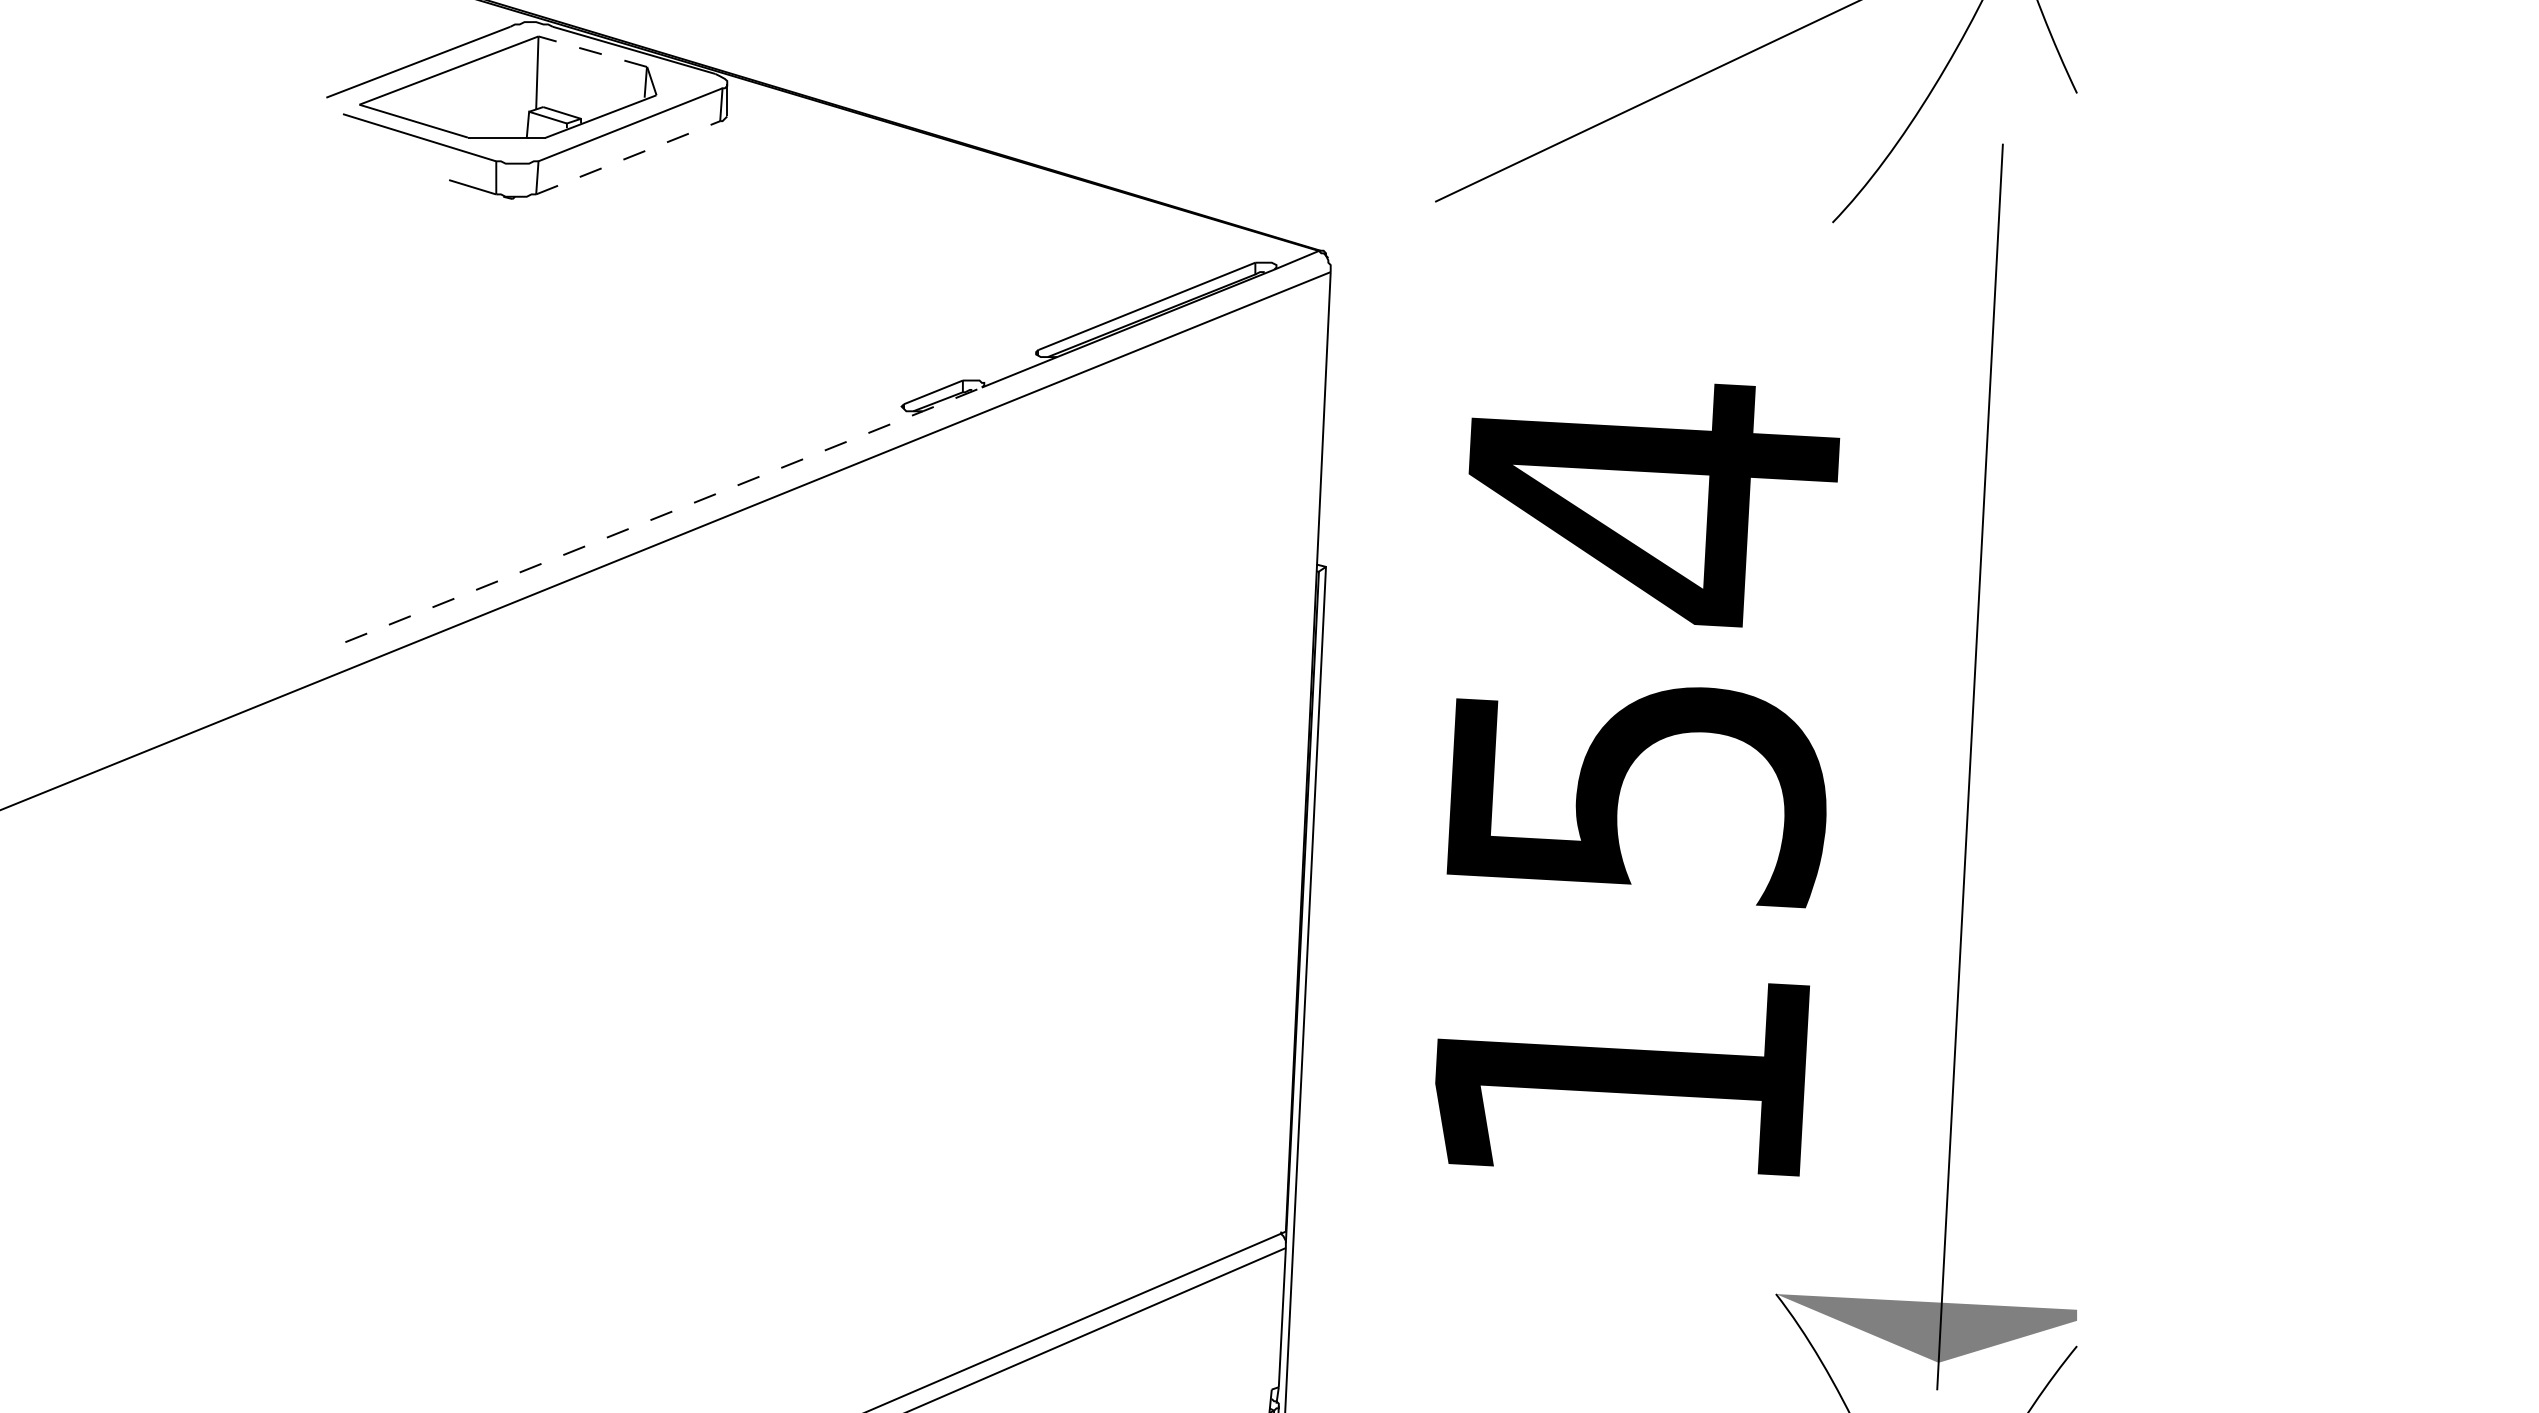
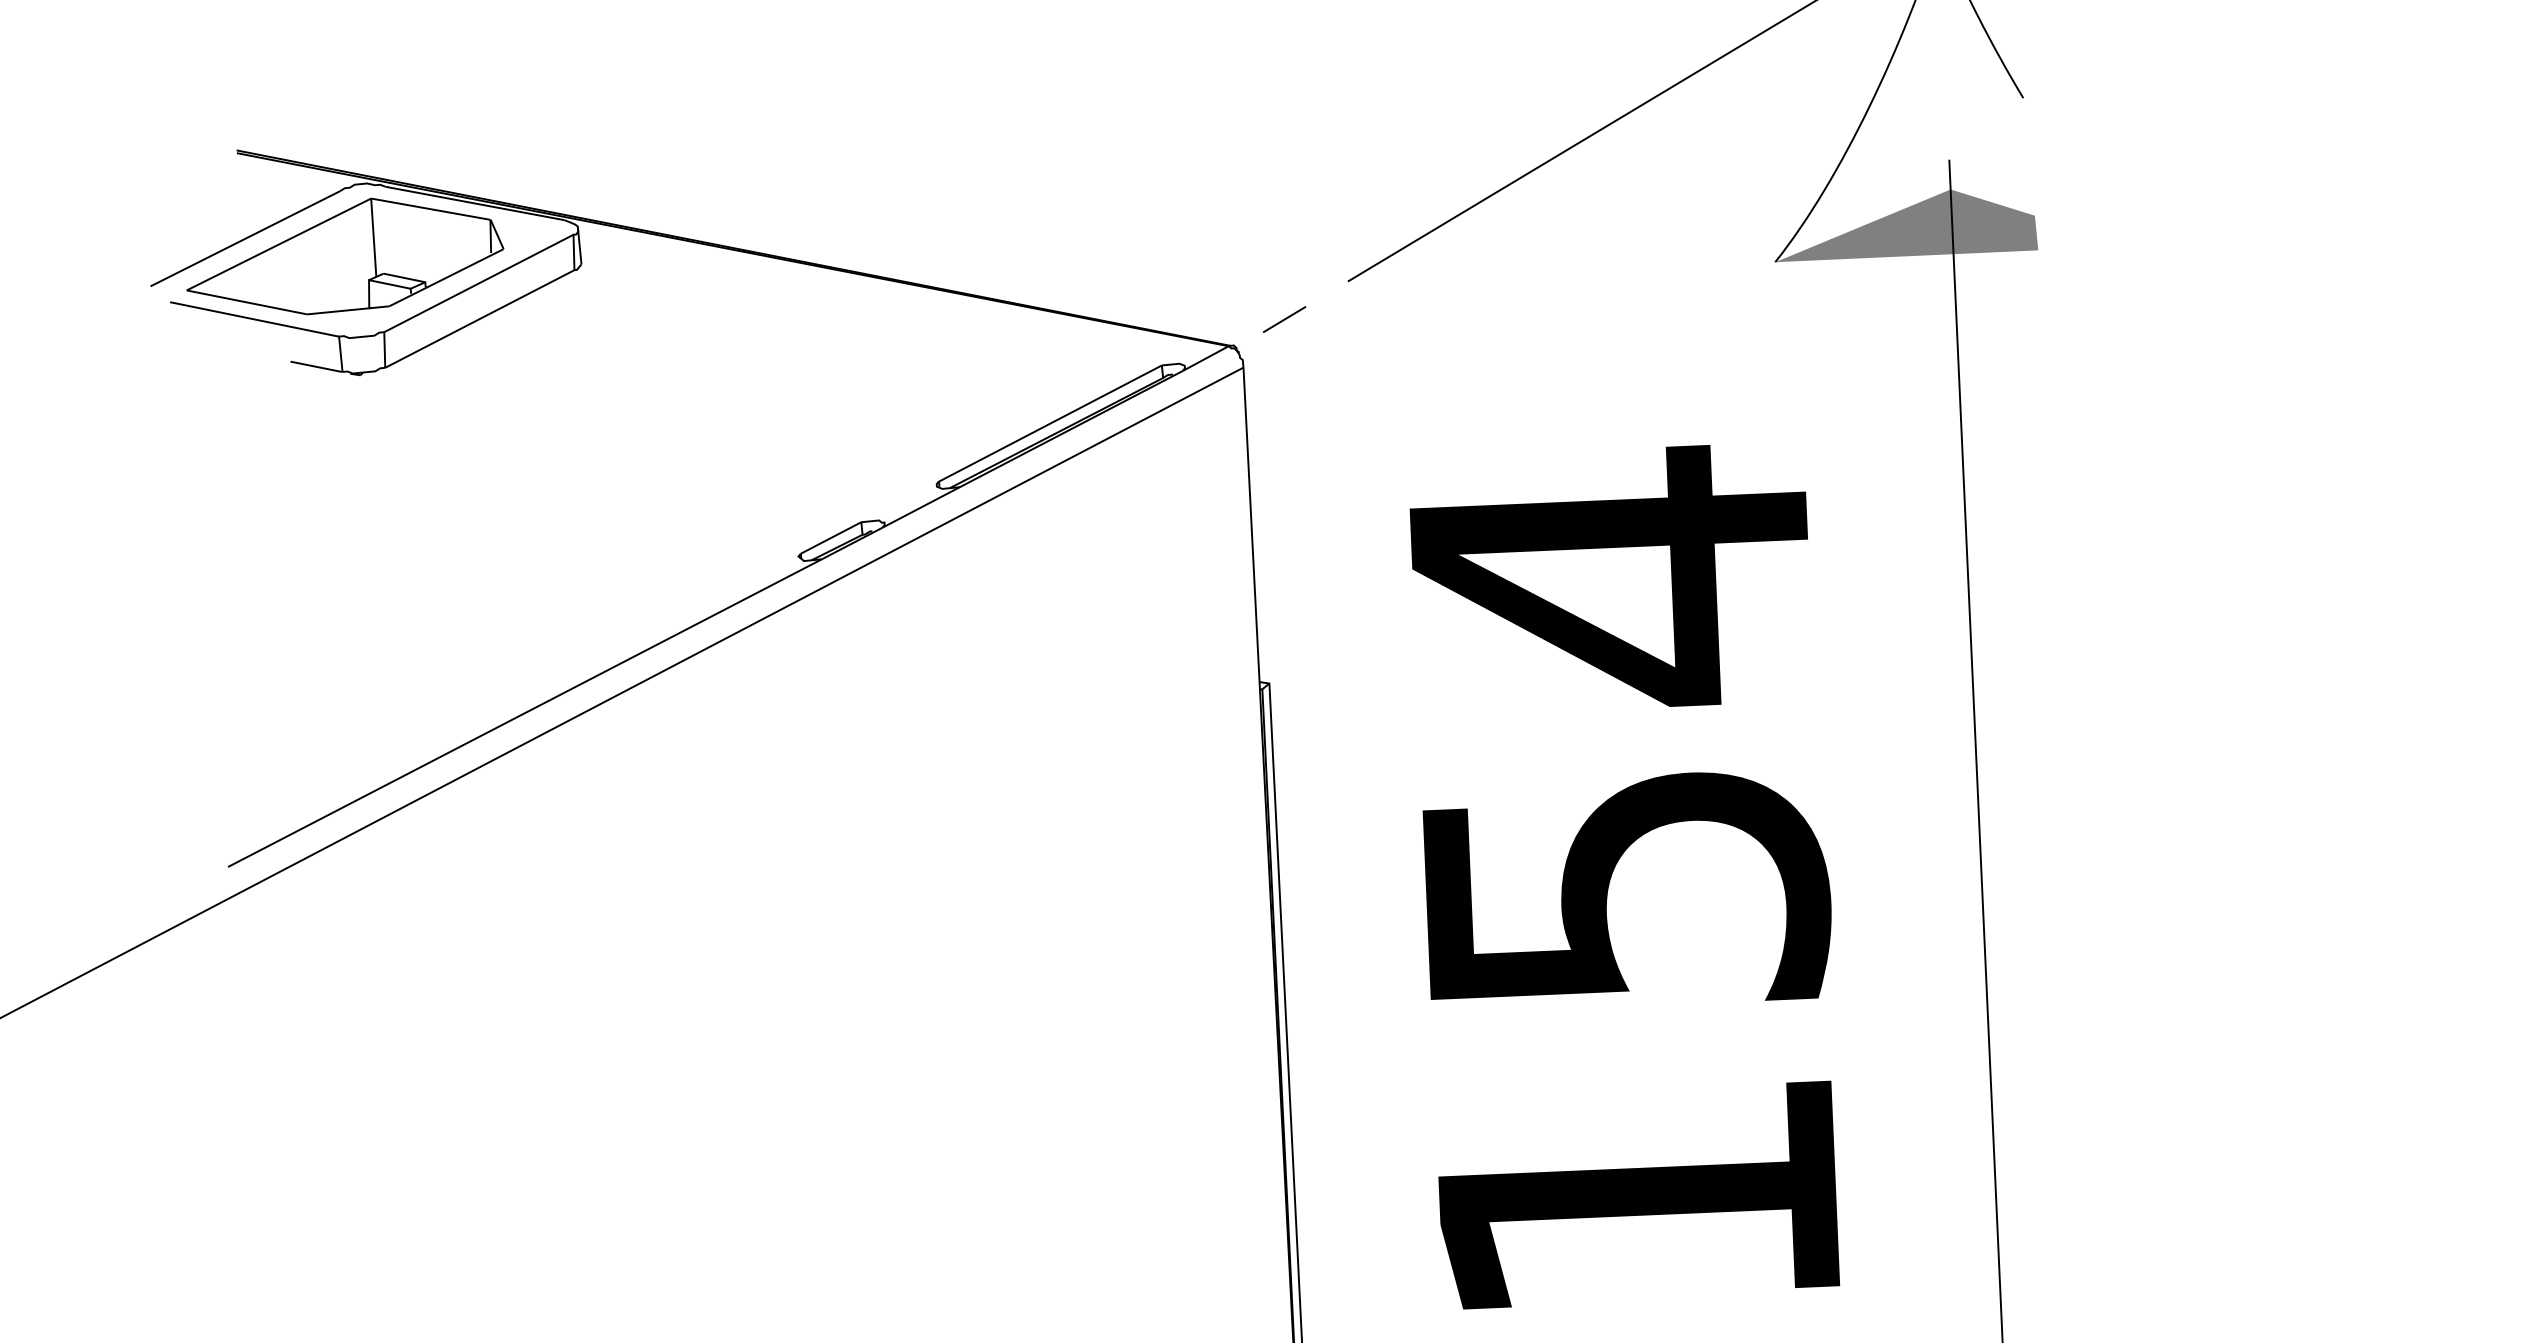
line: (592, 51) -> (430, 209), dashed -> solid
line: (628, 157) -> (480, 318), dashed -> solid
fill: (1954, 203) -> (1903, 228), added
line: (1372, 230) -> (1283, 318), added
line: (664, 514) -> (556, 696), dashed -> solid

